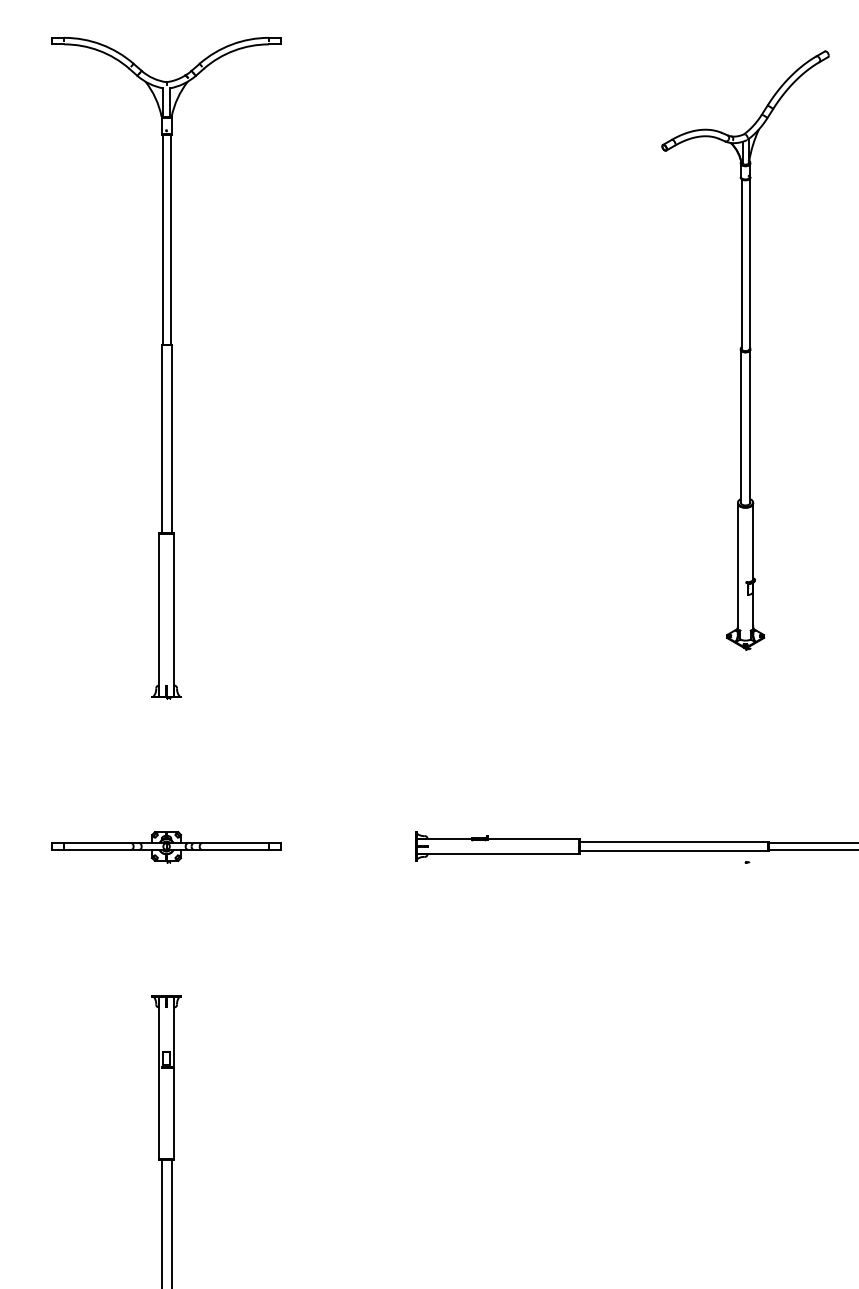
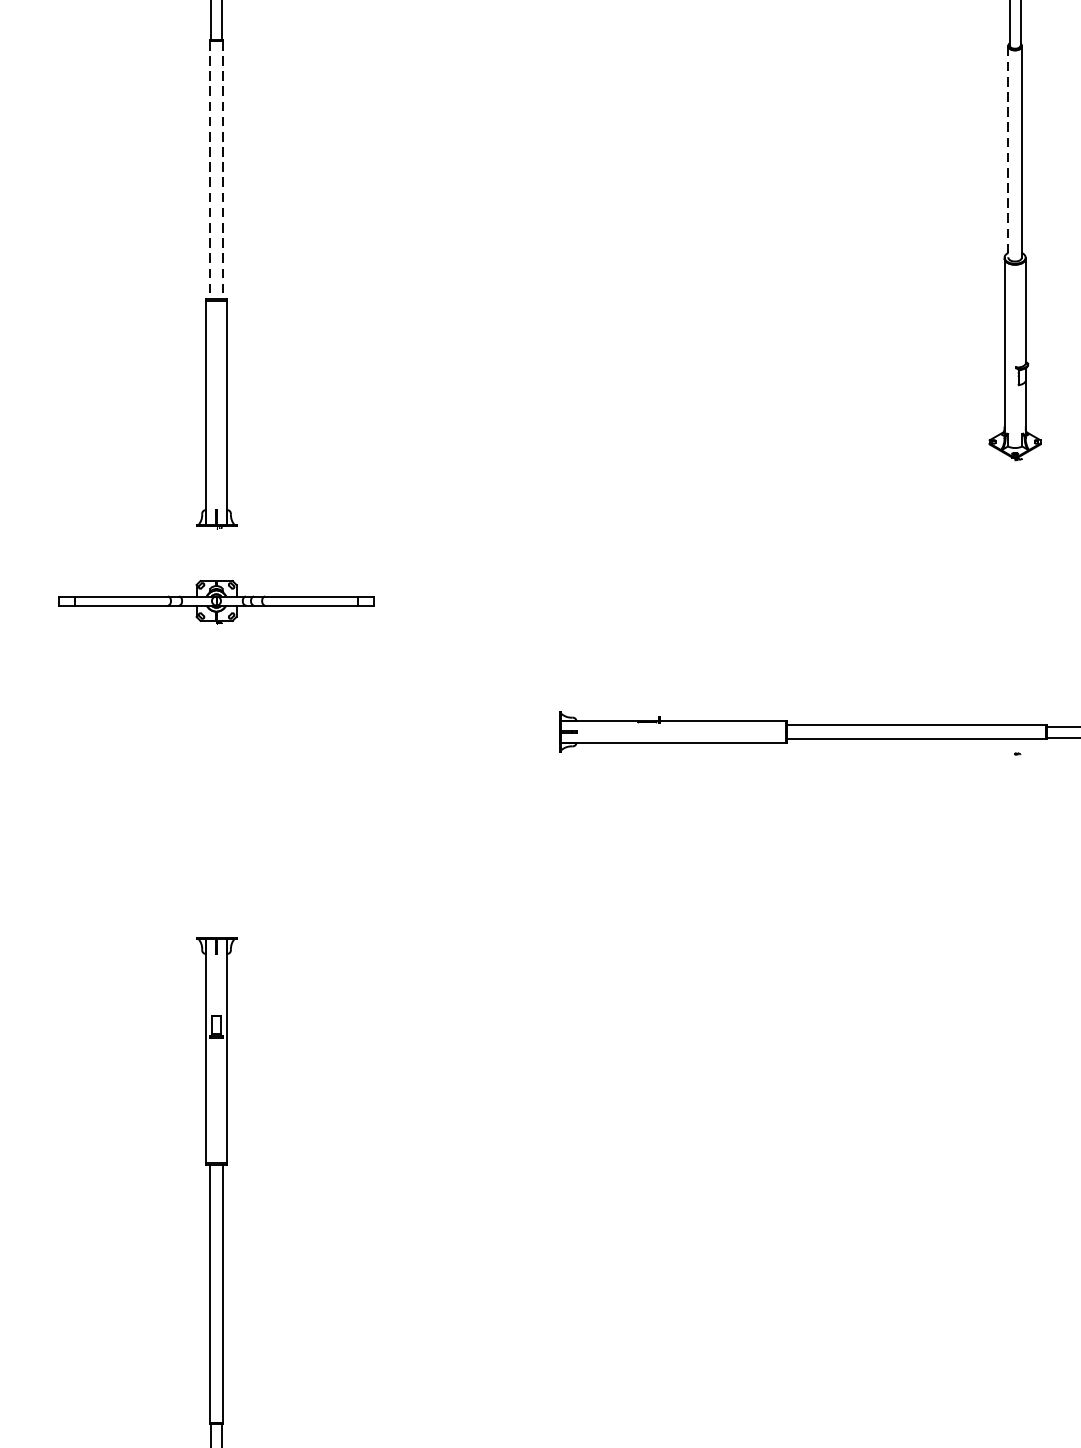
line: (740, 426) -> (1008, 152), solid -> dashed
line: (161, 439) -> (209, 170), solid -> dashed
line: (171, 439) -> (223, 170), solid -> dashed
part: (166, 847) -> (216, 602), moved

